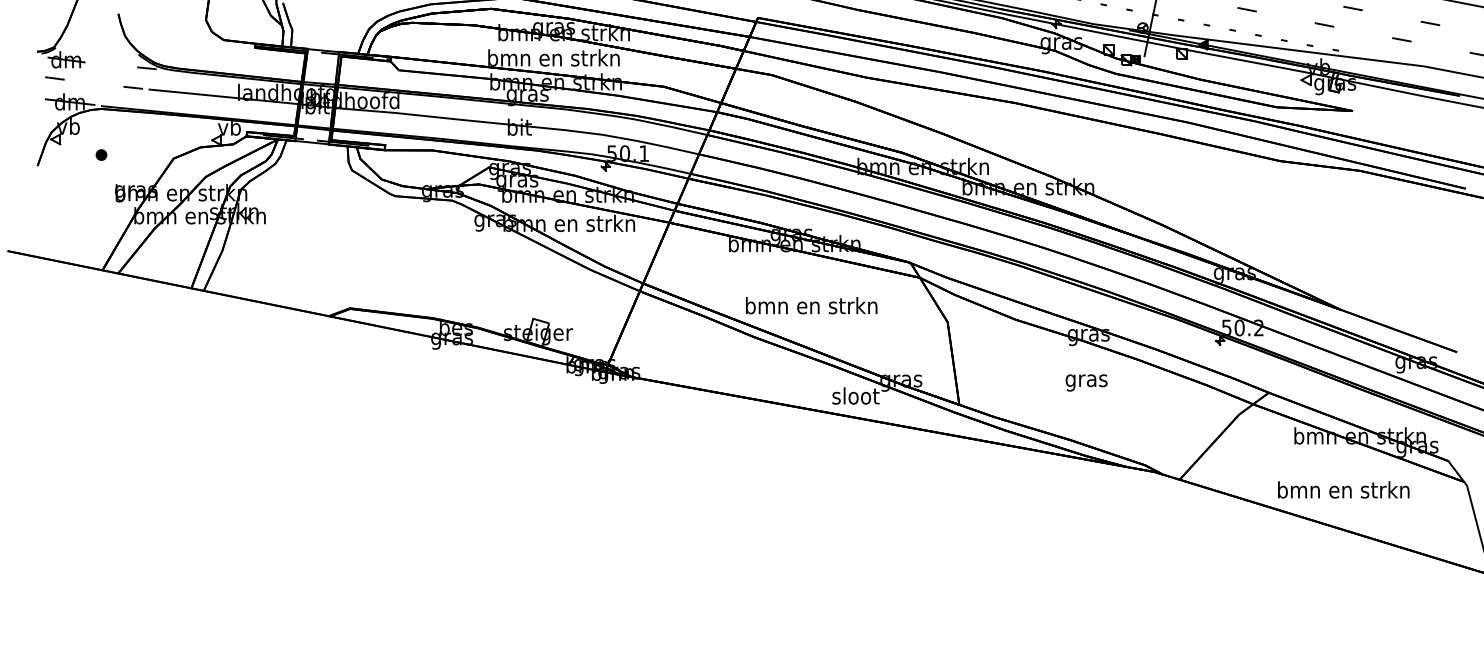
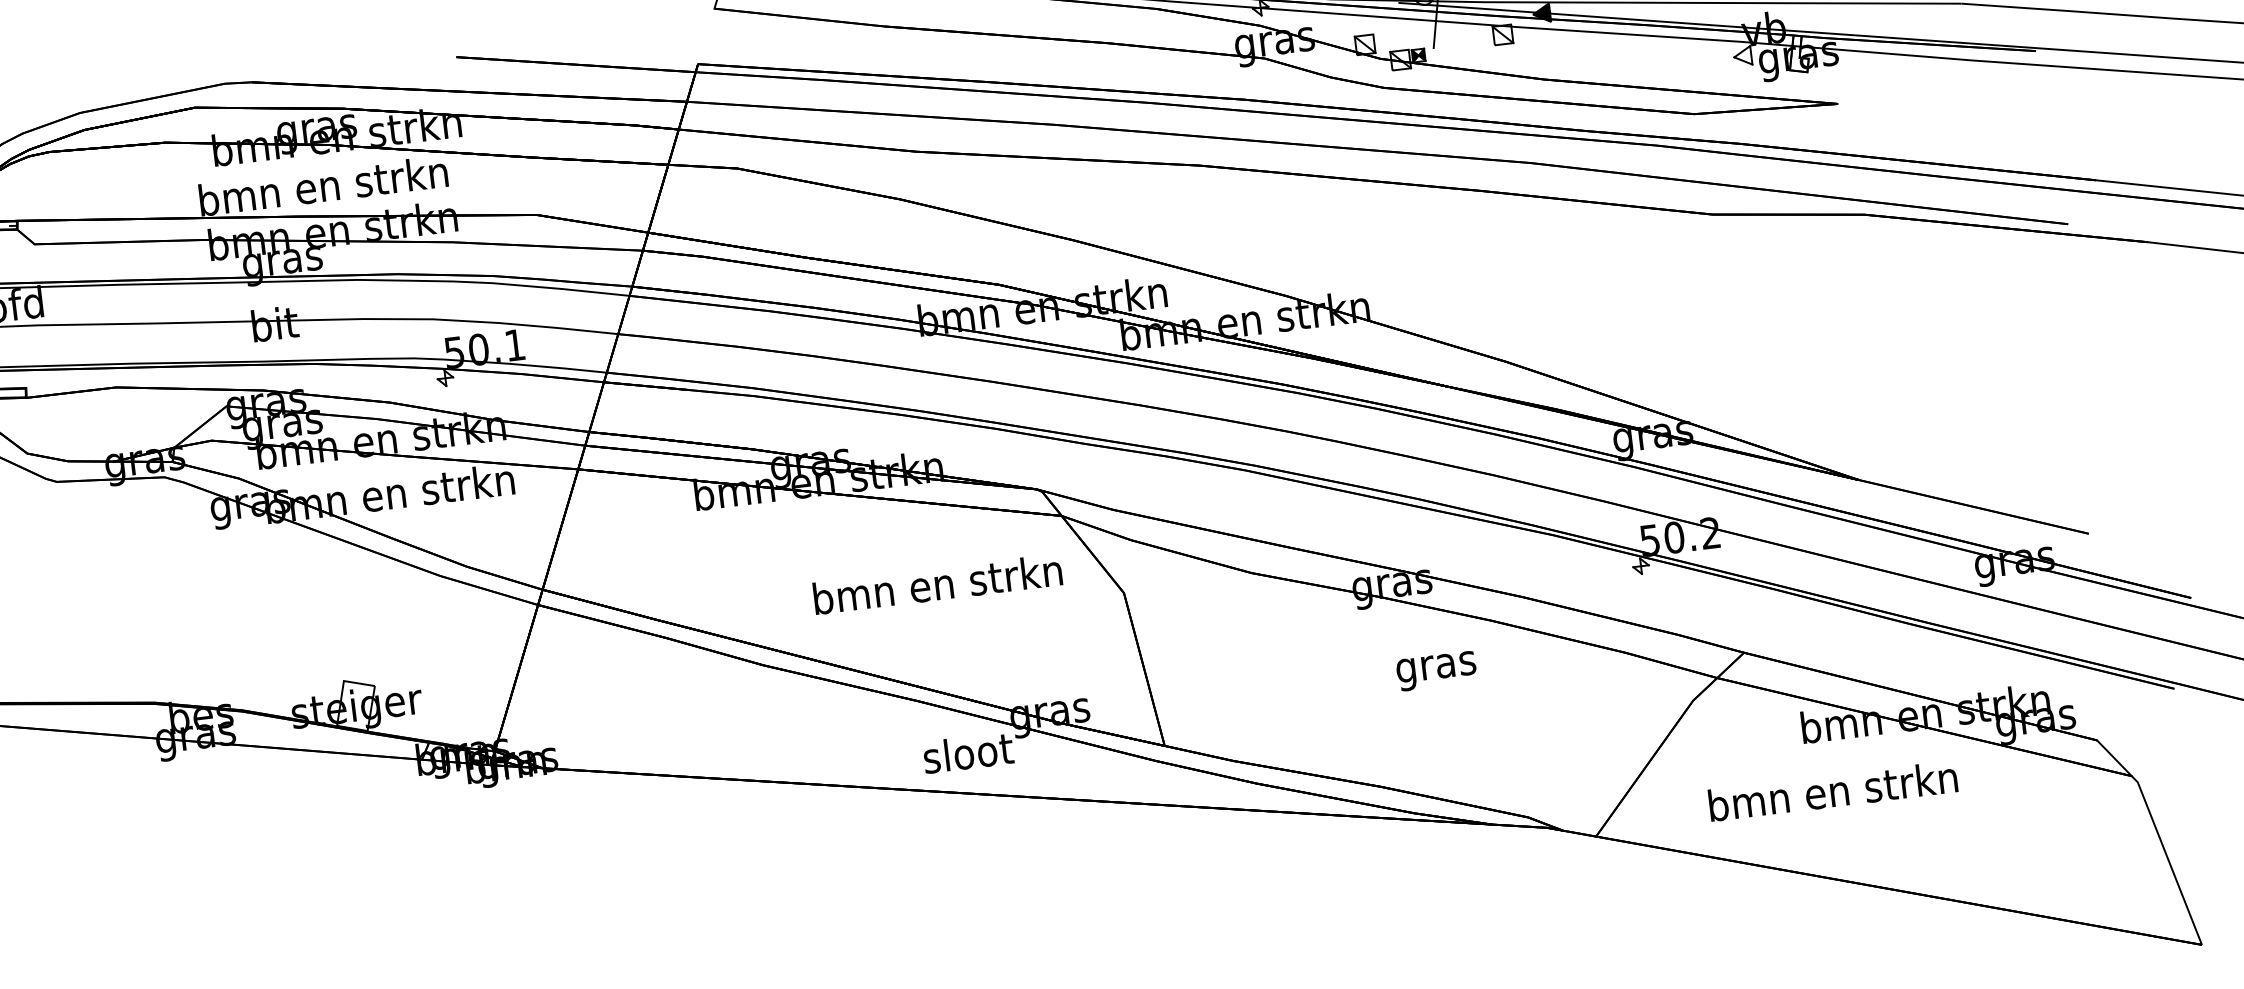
text: (811, 305) -> (937, 583), moved
text: (1086, 382) -> (1436, 670), moved
text: (1343, 489) -> (1832, 790), moved

